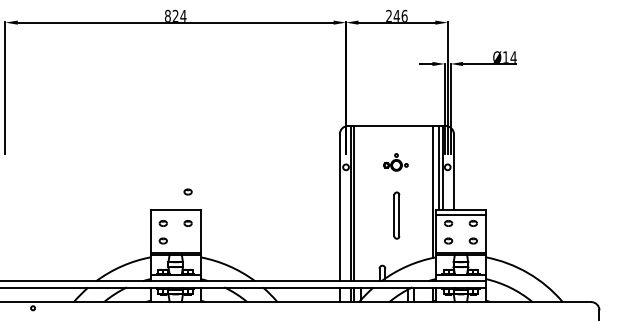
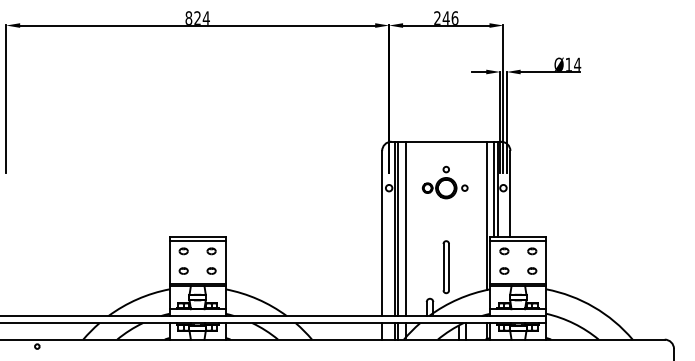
part: (395, 162) -> (444, 182), size x1.67
part: (187, 191) -> (210, 270), moved
line: (360, 203) -> (405, 228), added
line: (175, 214) -> (197, 241), added
part: (396, 215) -> (445, 267), moved

